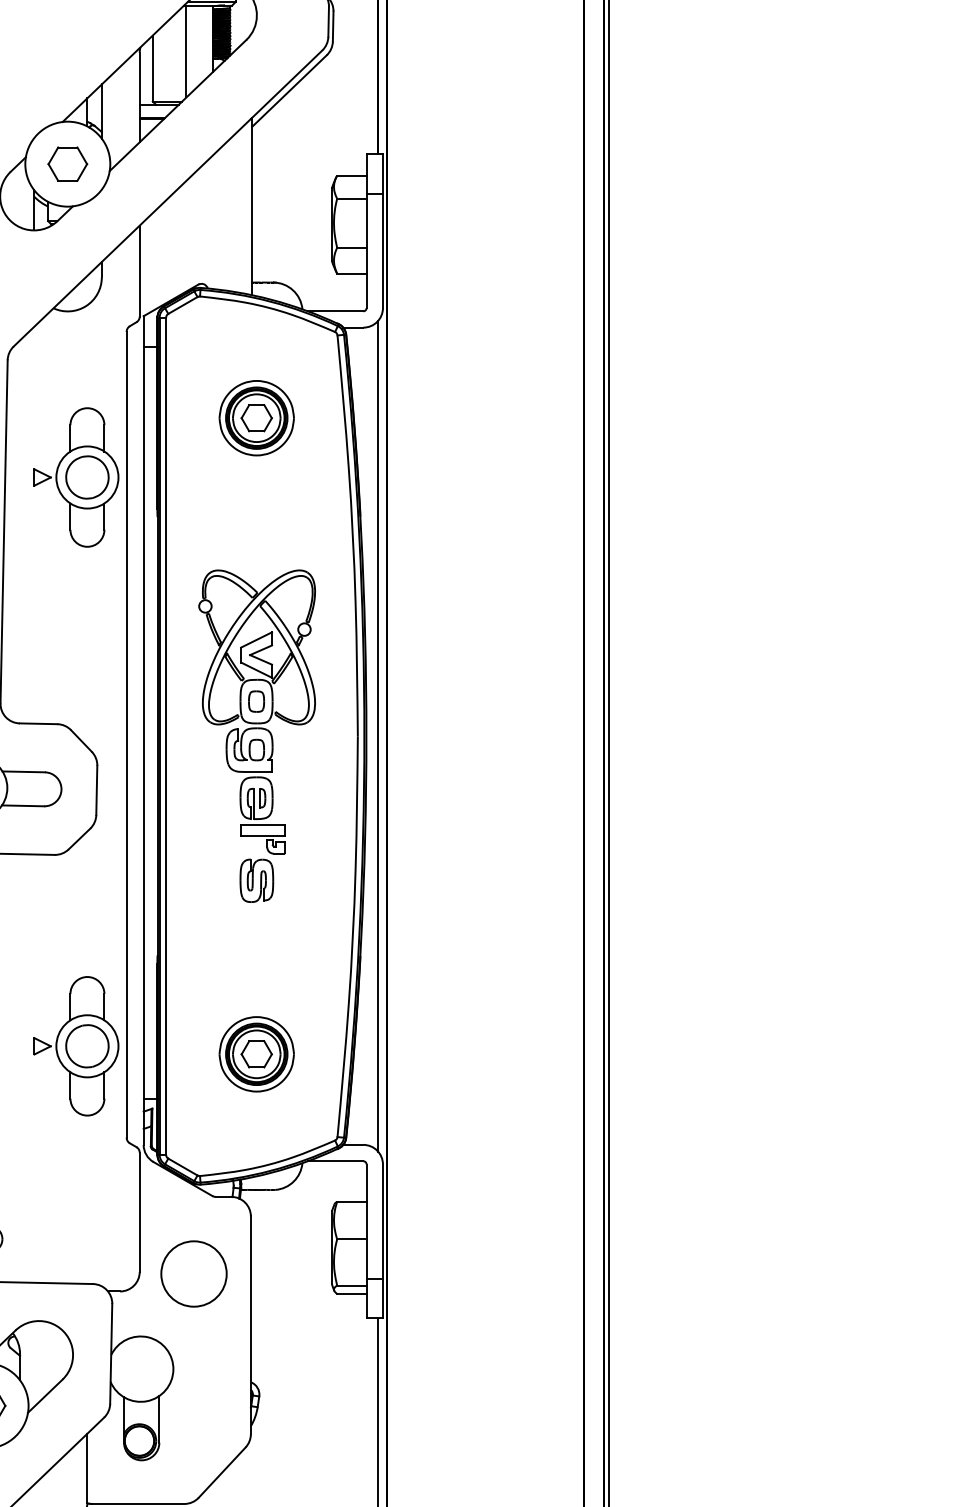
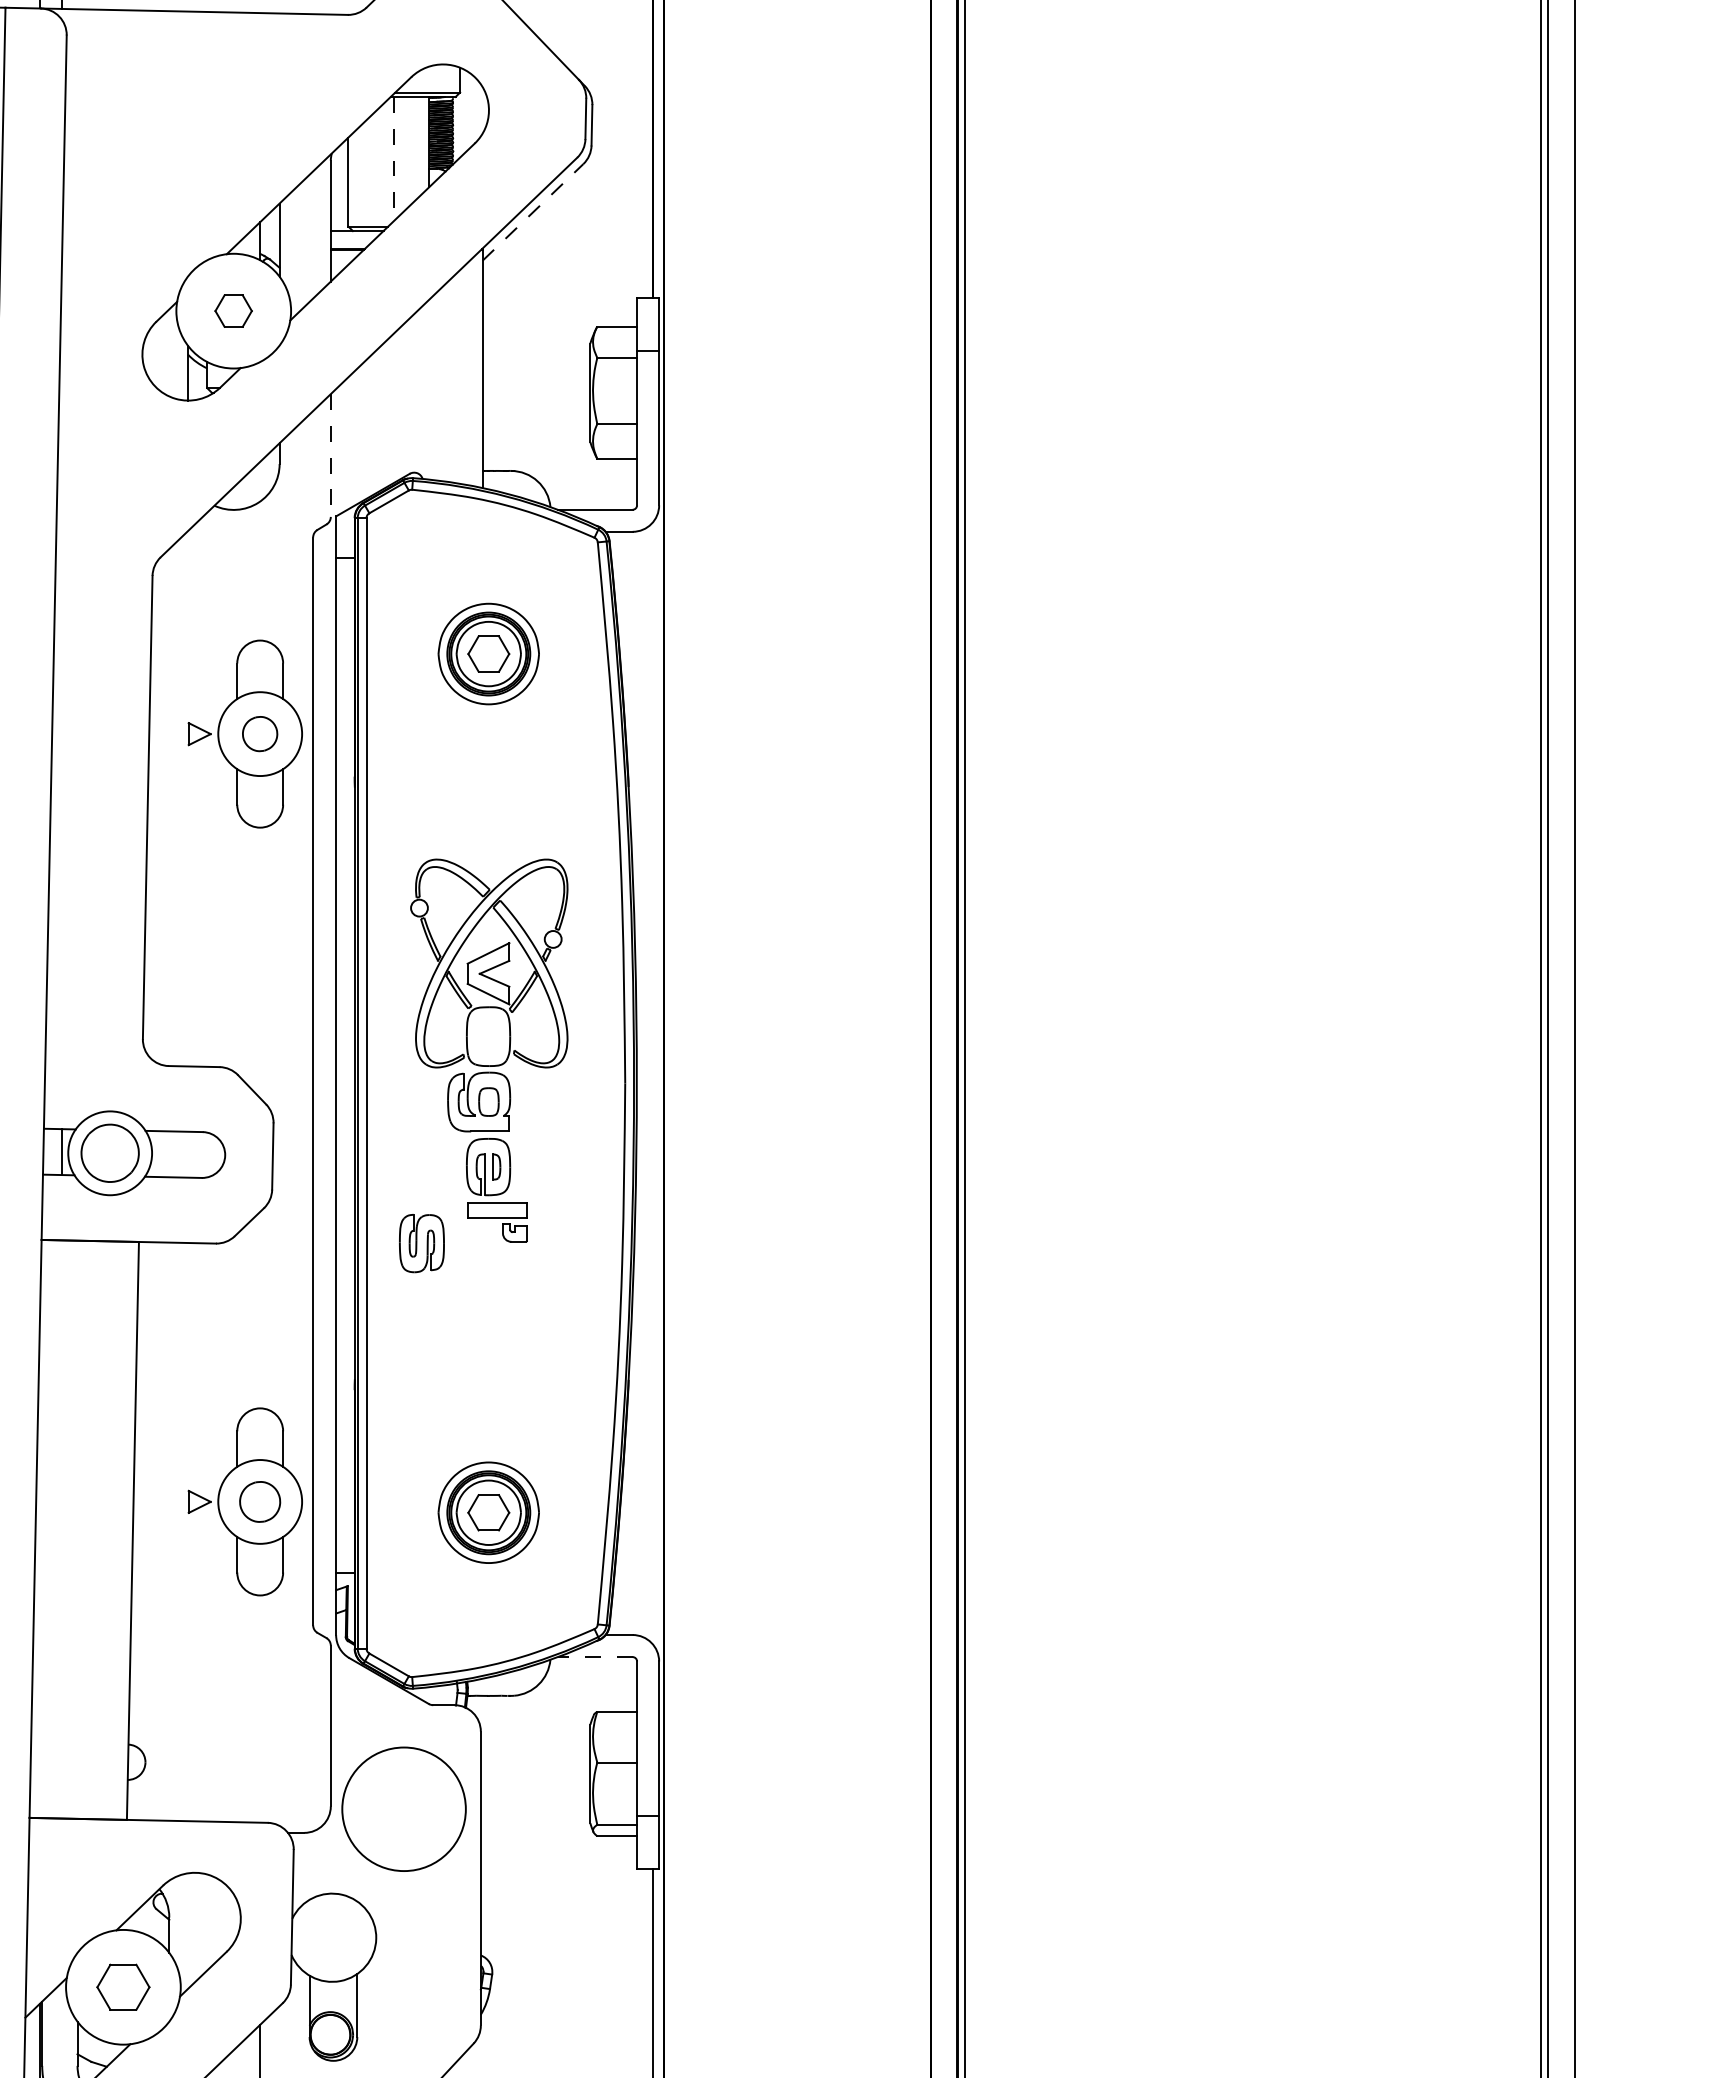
line: (186, 51) -> (393, 159), solid -> dashed
line: (289, 91) -> (533, 212), solid -> dashed
part: (67, 163) -> (233, 310), size x0.7
line: (139, 271) -> (330, 456), solid -> dashed
part: (86, 477) -> (259, 733), size x0.6
part: (256, 701) -> (488, 1036), removed
line: (378, 736) -> (652, 1083), removed
part: (256, 880) -> (421, 1243), moved
part: (86, 1045) -> (259, 1501), size x0.7
line: (335, 1161) -> (594, 1657), solid -> dashed
circle: (193, 1274) -> (403, 1809), size x1.4

